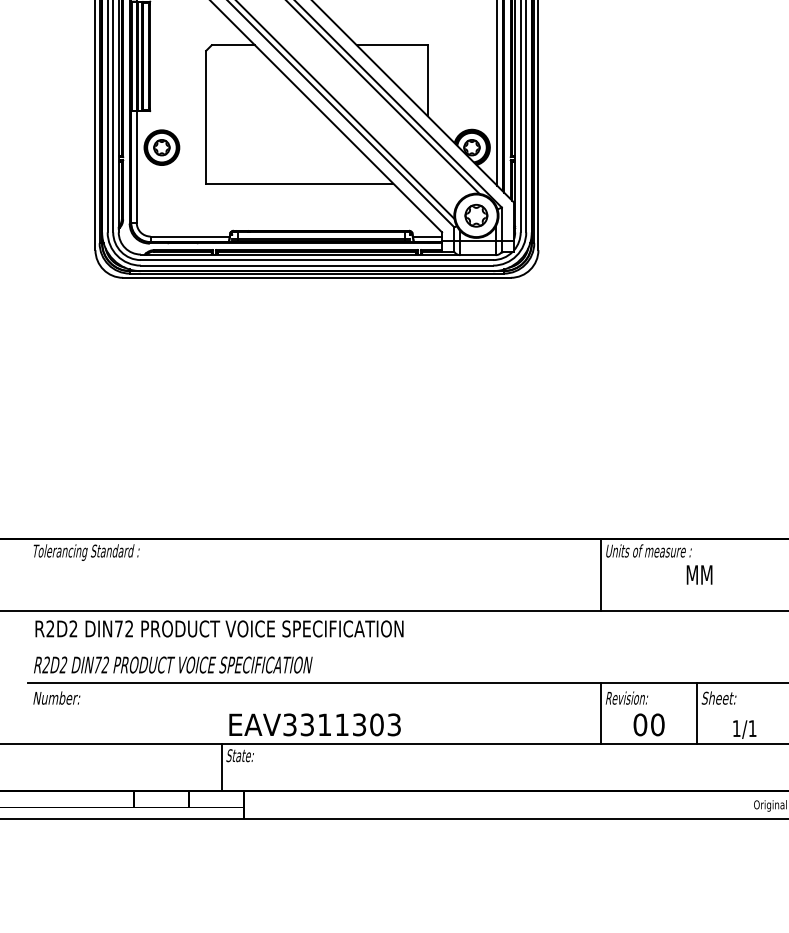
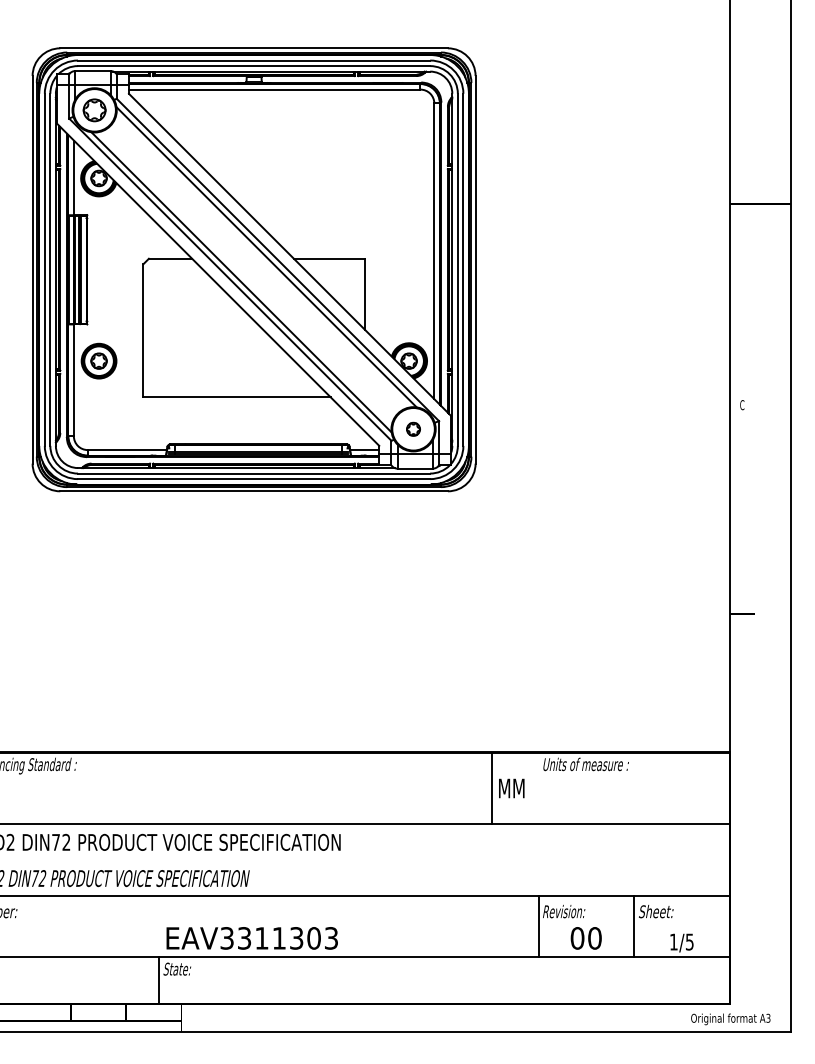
part: (476, 216) -> (413, 429), size x0.6
line: (601, 575) -> (491, 788), moved
text: (699, 575) -> (511, 788), moved
text: (752, 728) -> (689, 941), 1/1 -> 1/5

